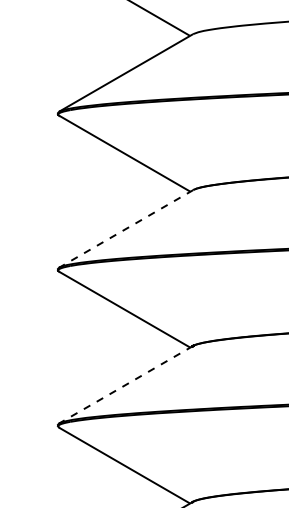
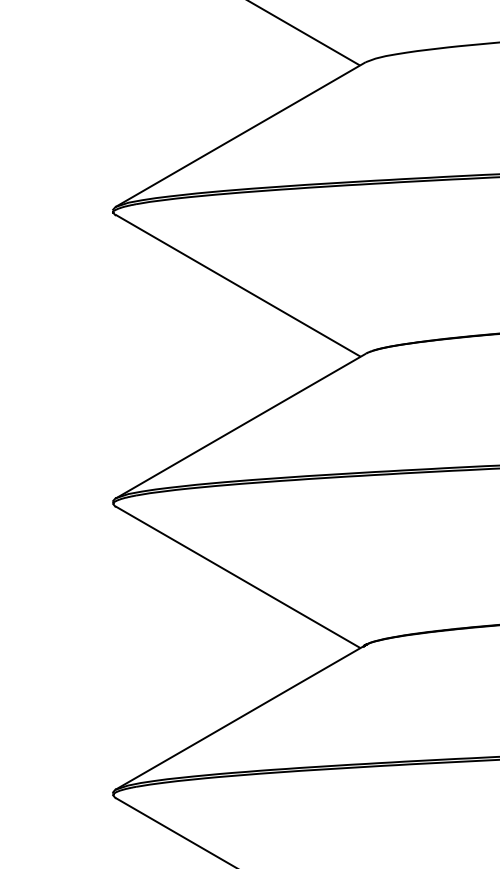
line: (126, 228) -> (241, 425), dashed -> solid
line: (126, 384) -> (241, 717), dashed -> solid

